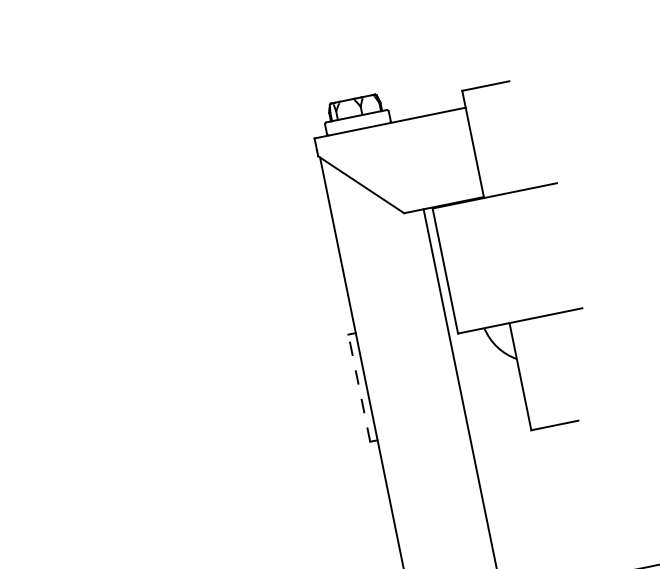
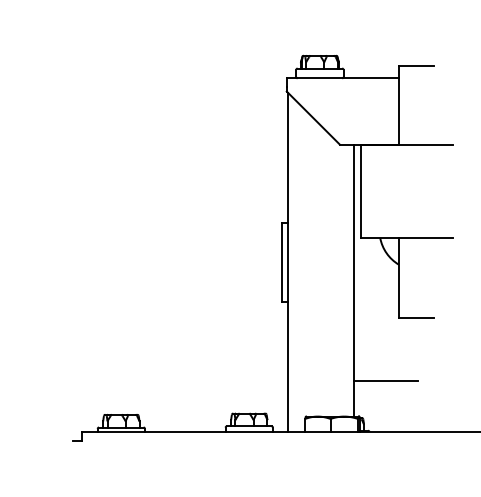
line: (359, 388) -> (282, 262), dashed -> solid
line: (530, 518) -> (385, 380), added

